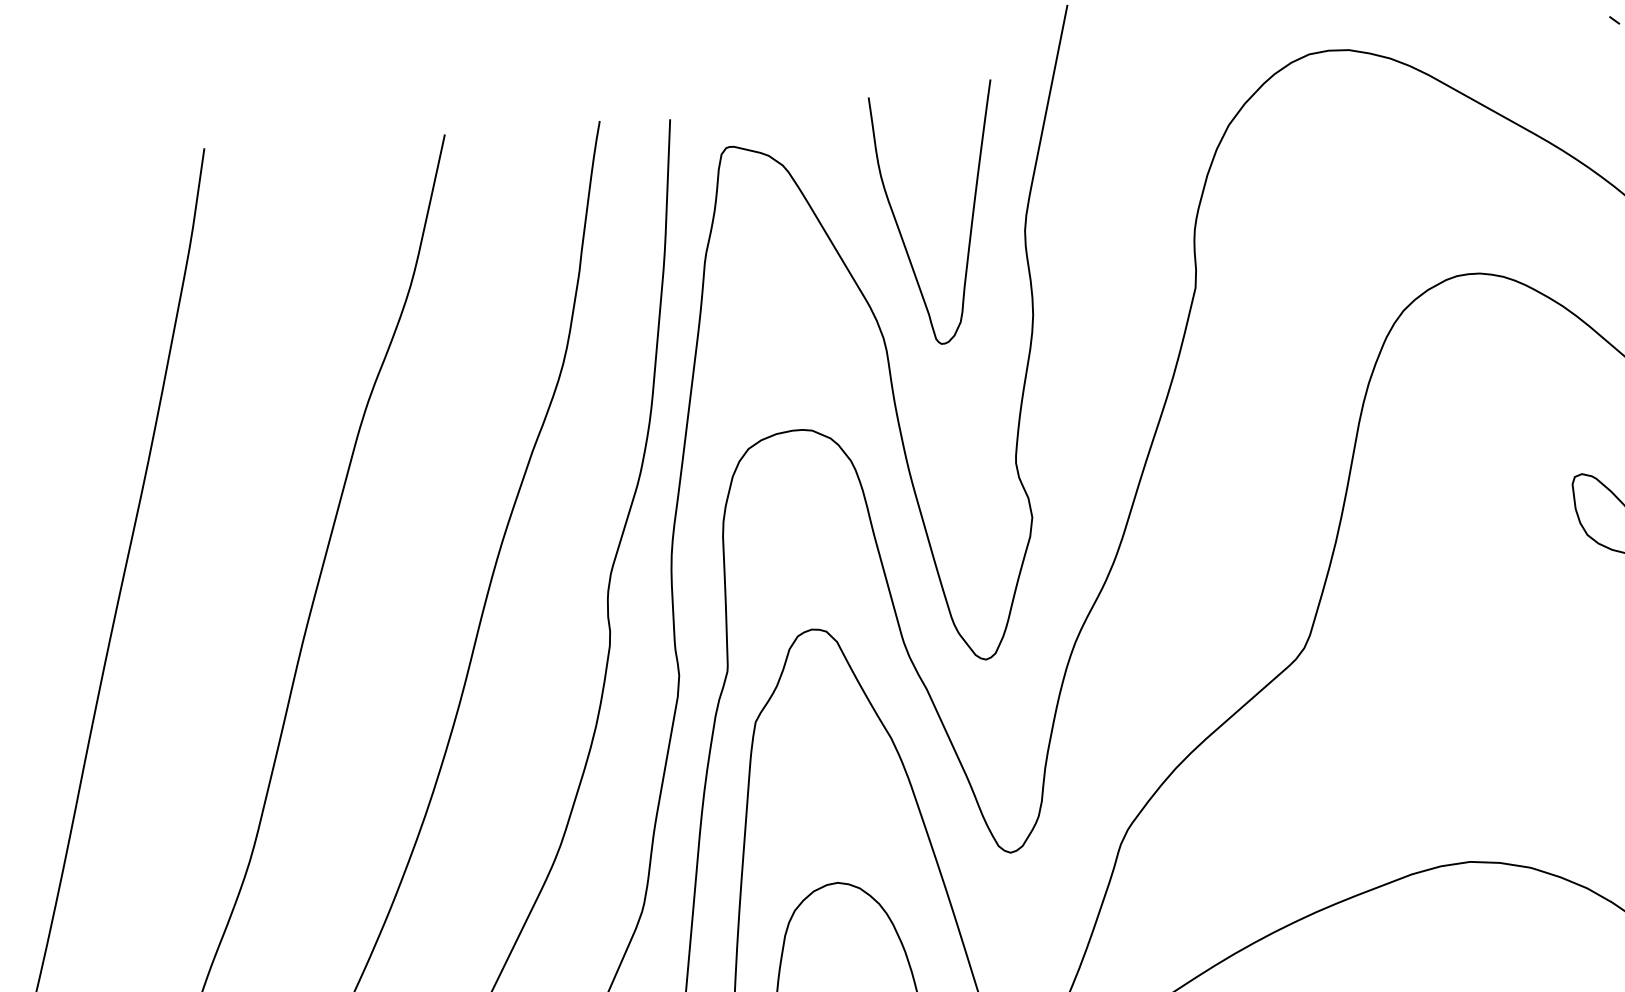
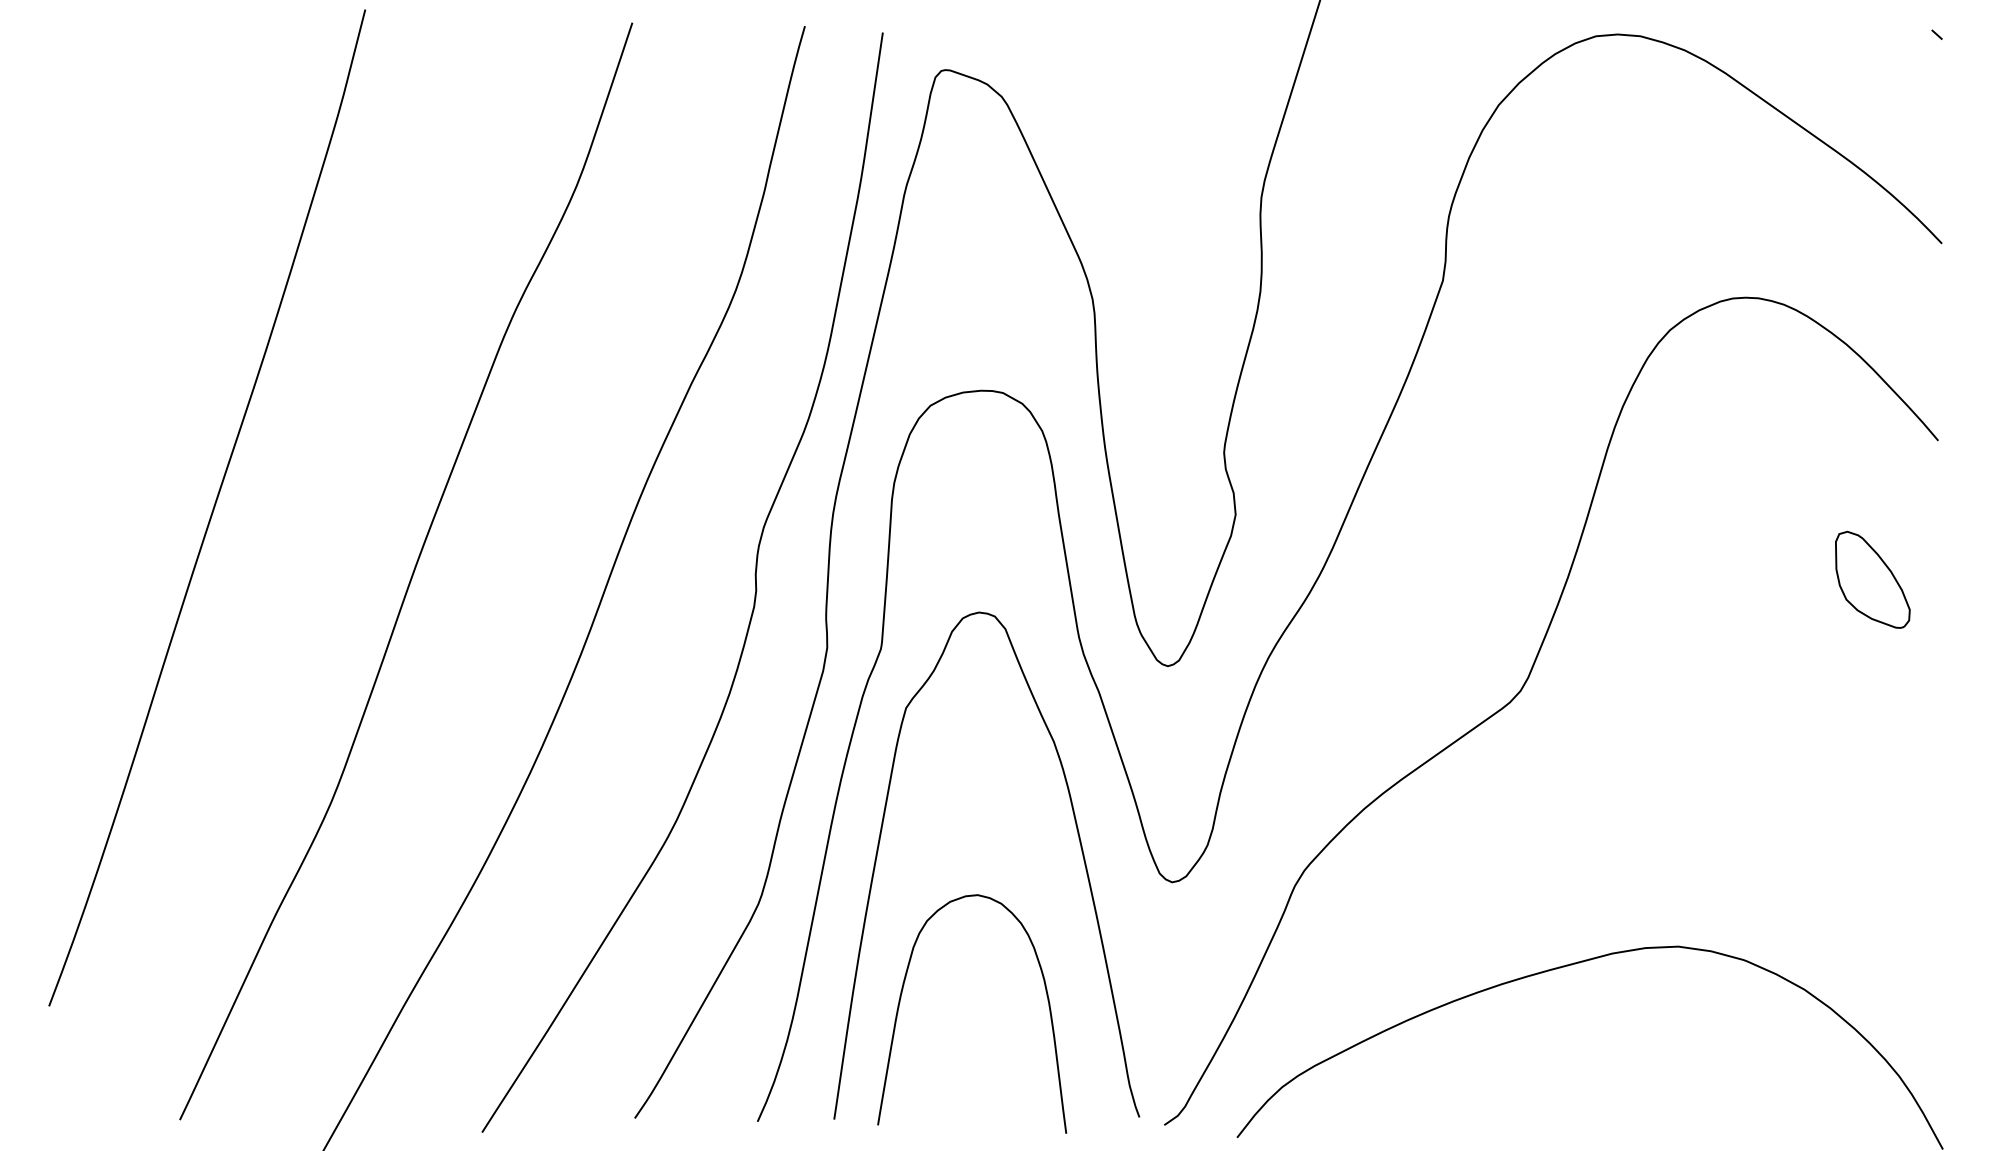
curve: (971, 219) -> (1203, 178), removed

